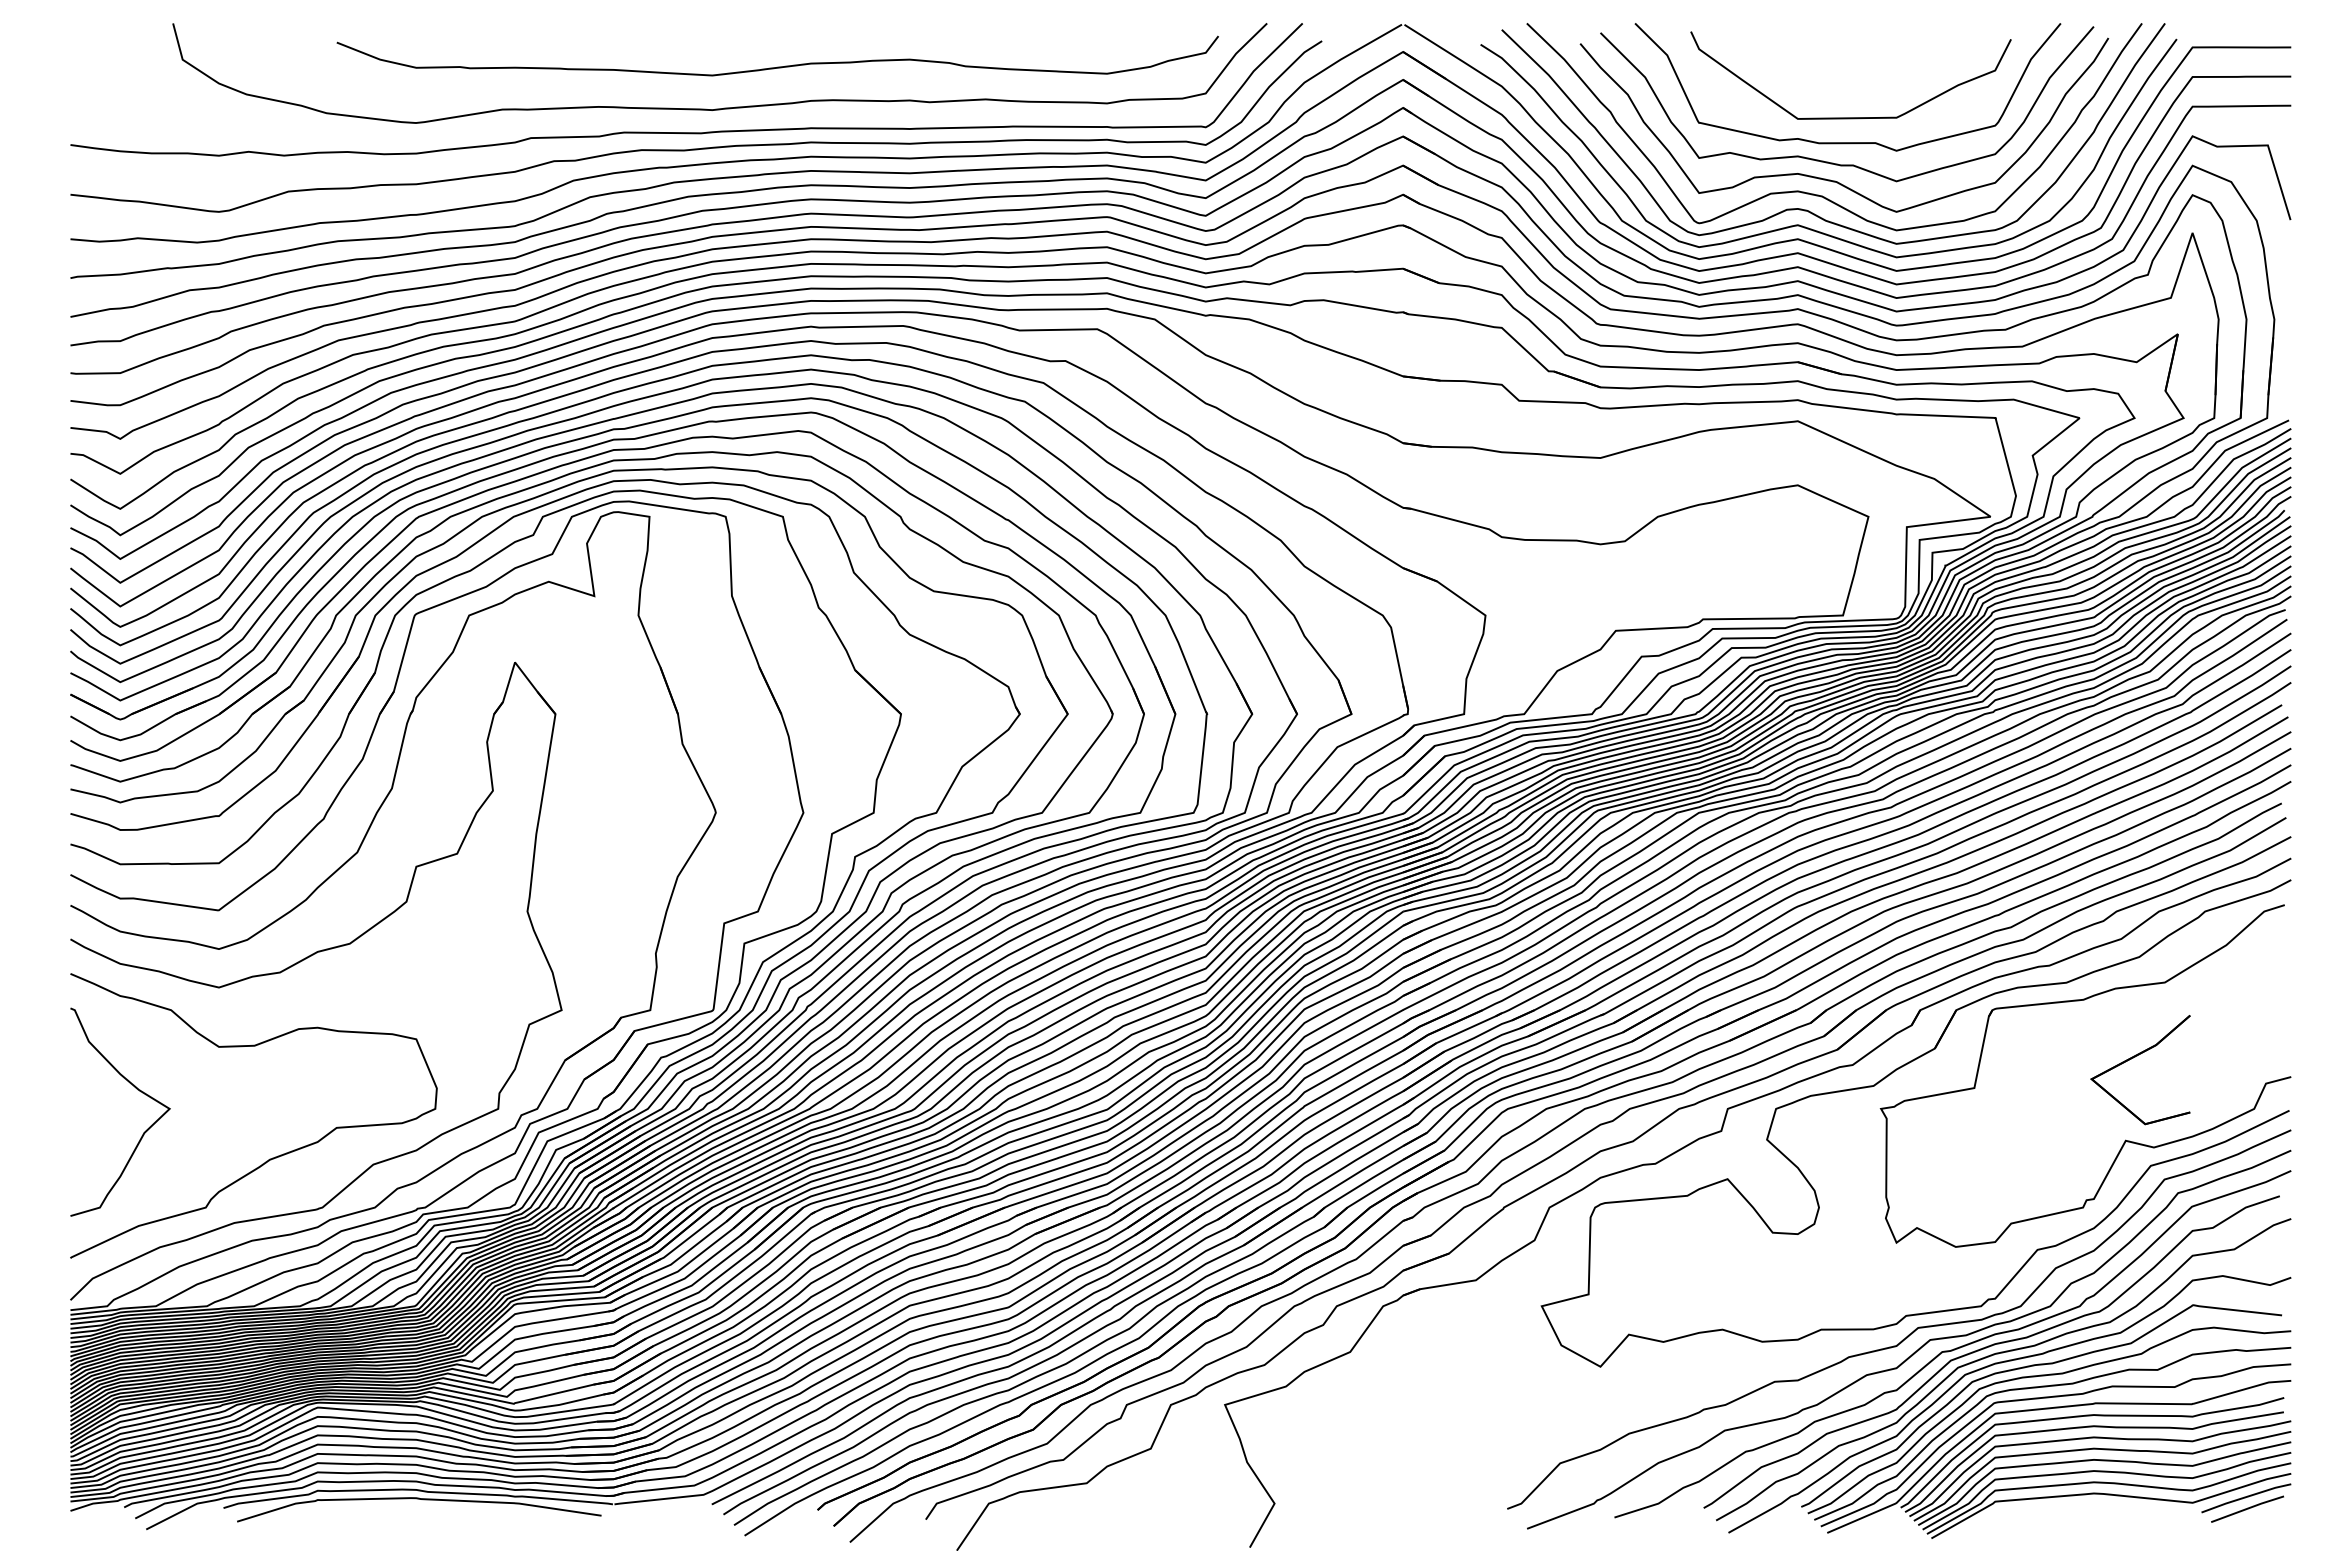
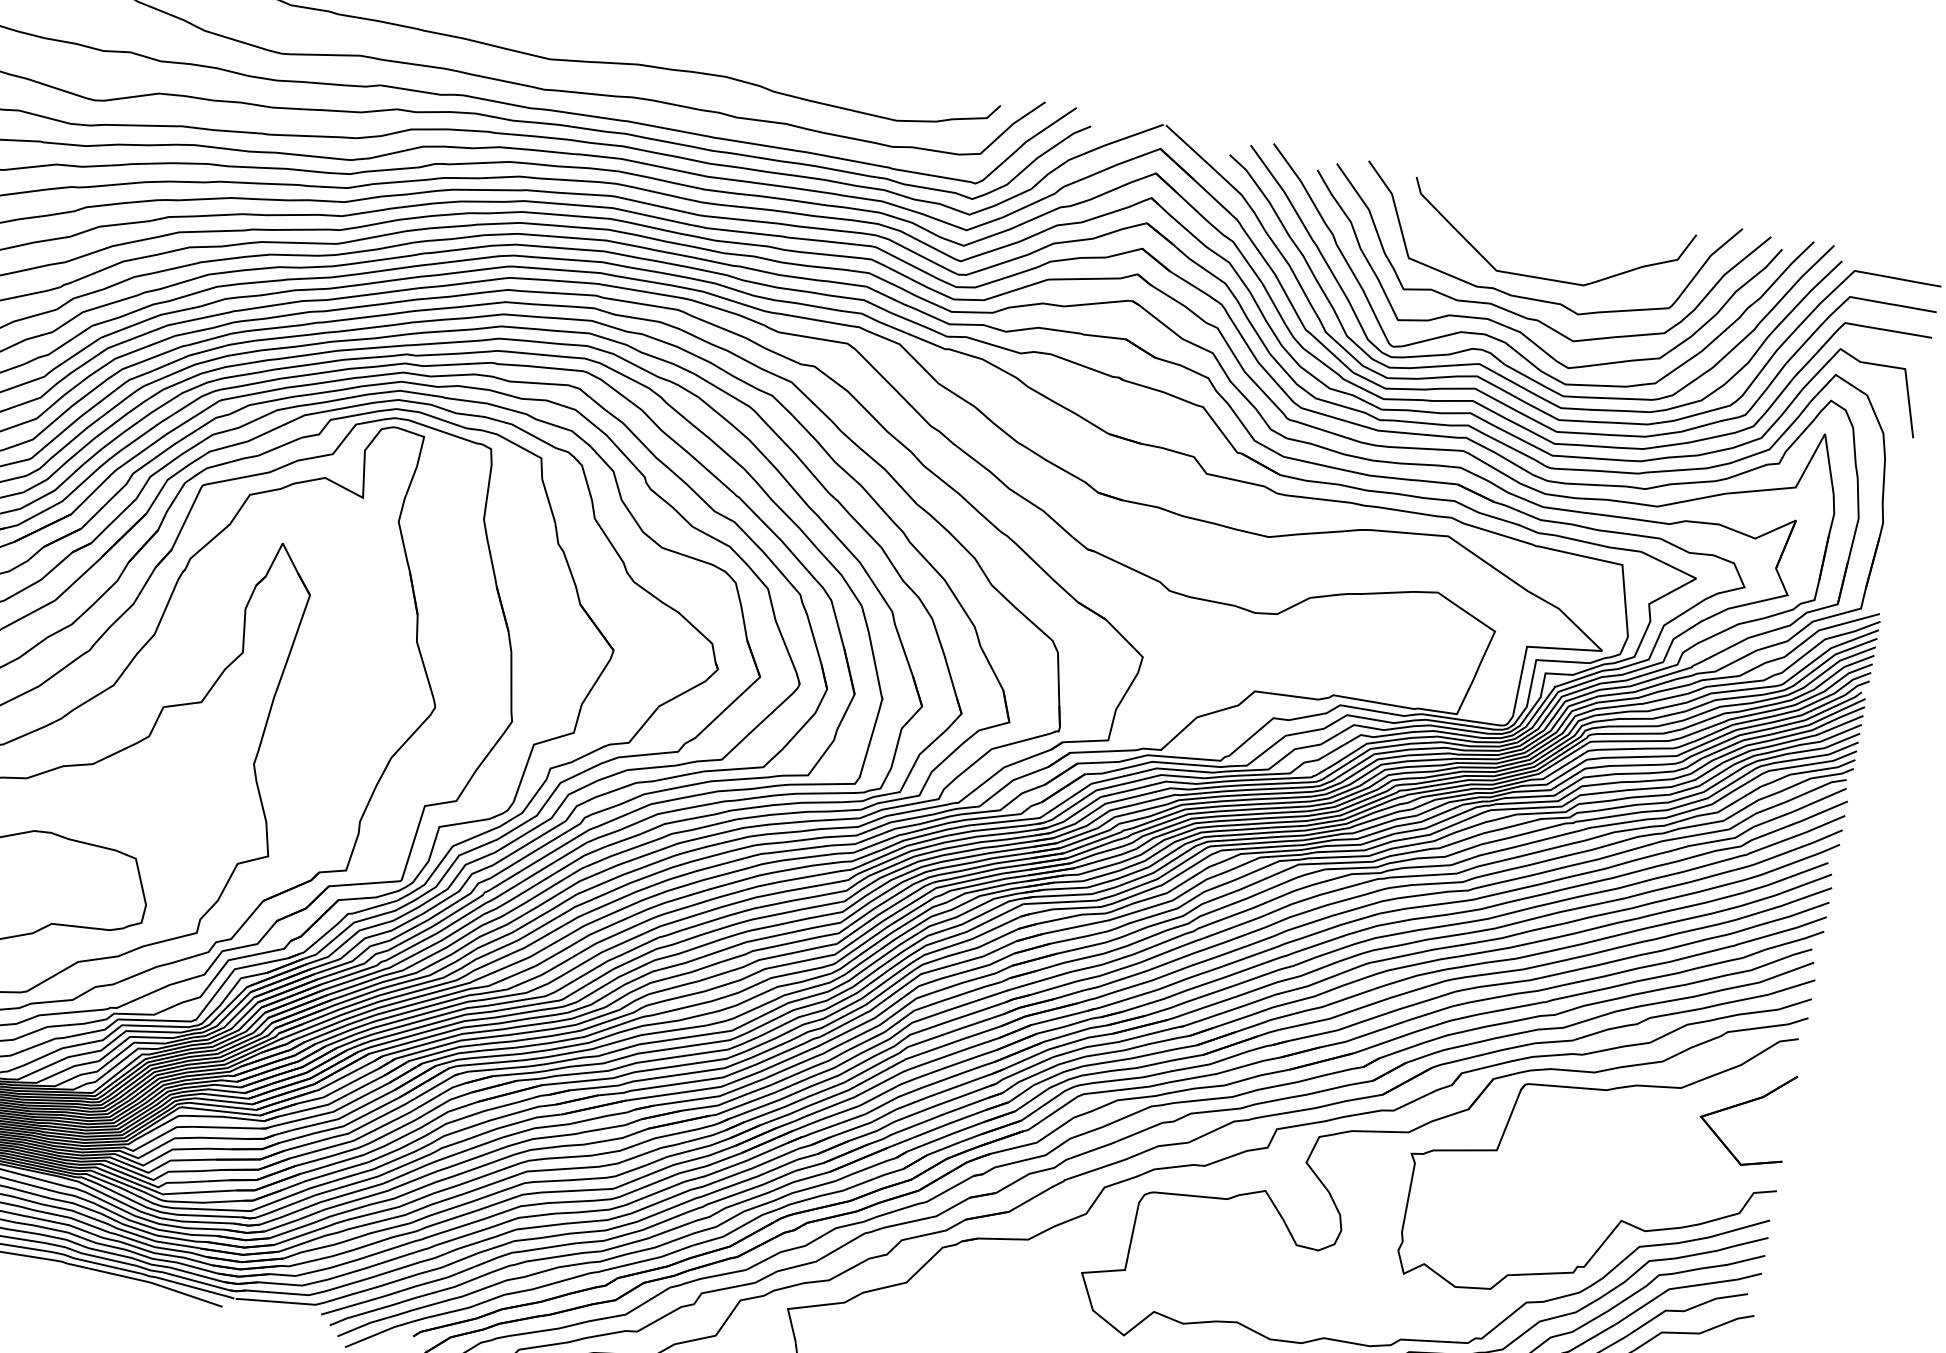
part: (2133, 1058) -> (1741, 1105), moved

